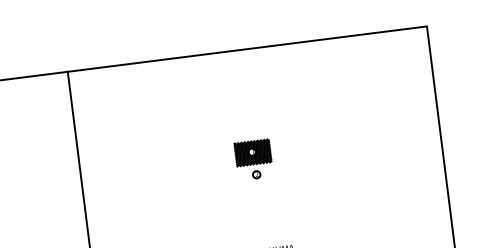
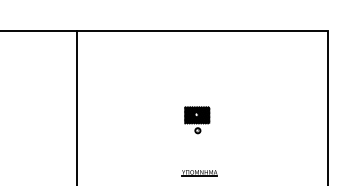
part: (254, 160) -> (197, 120), moved

